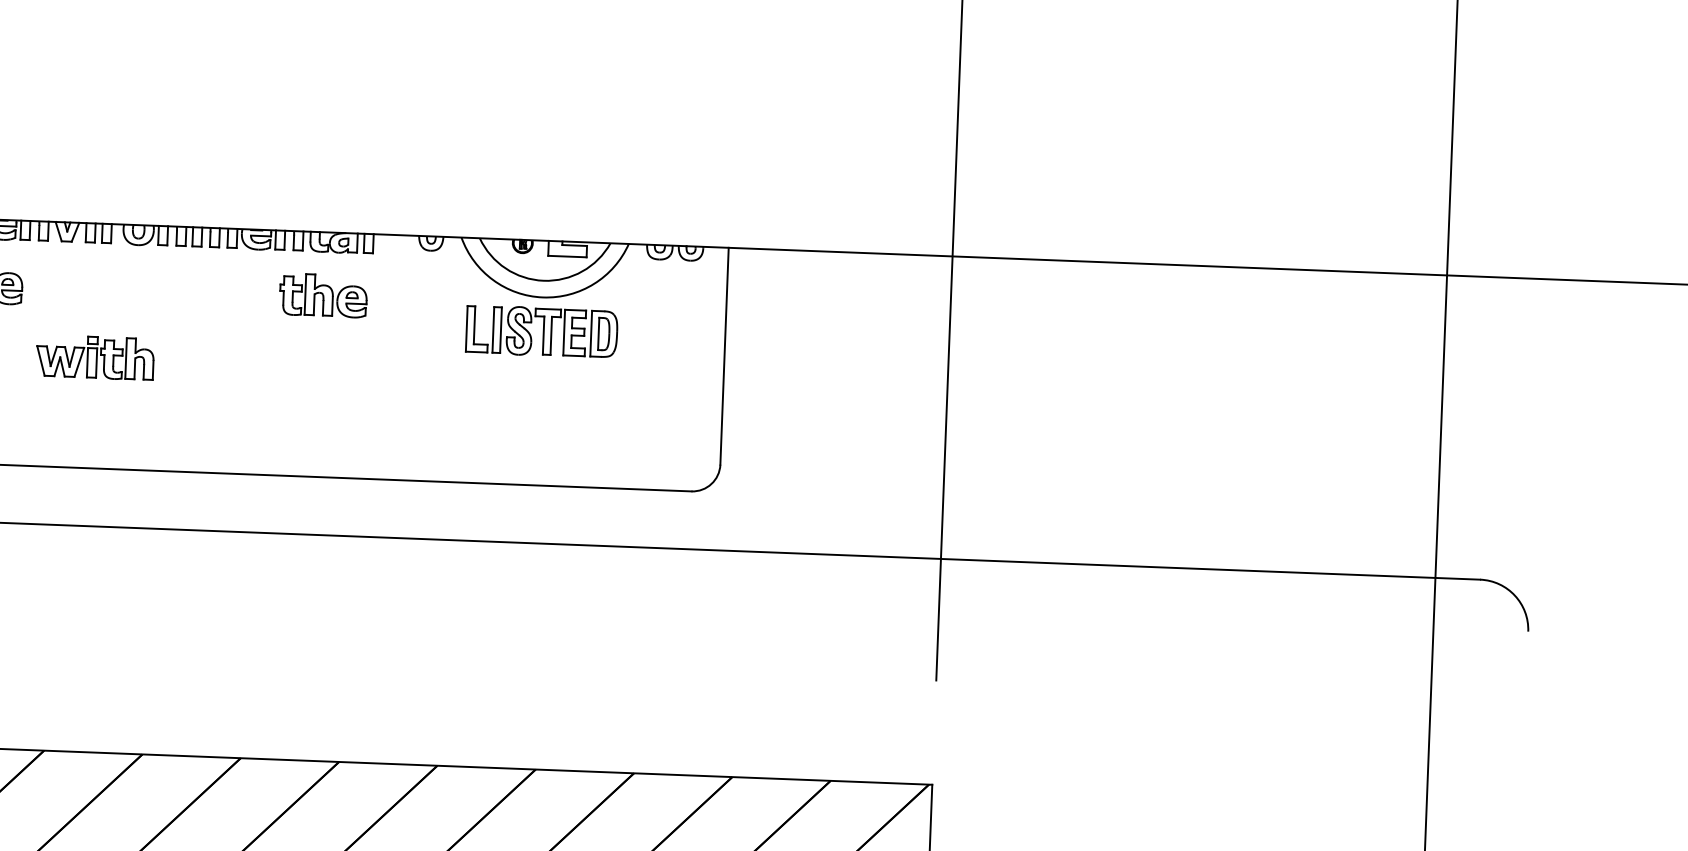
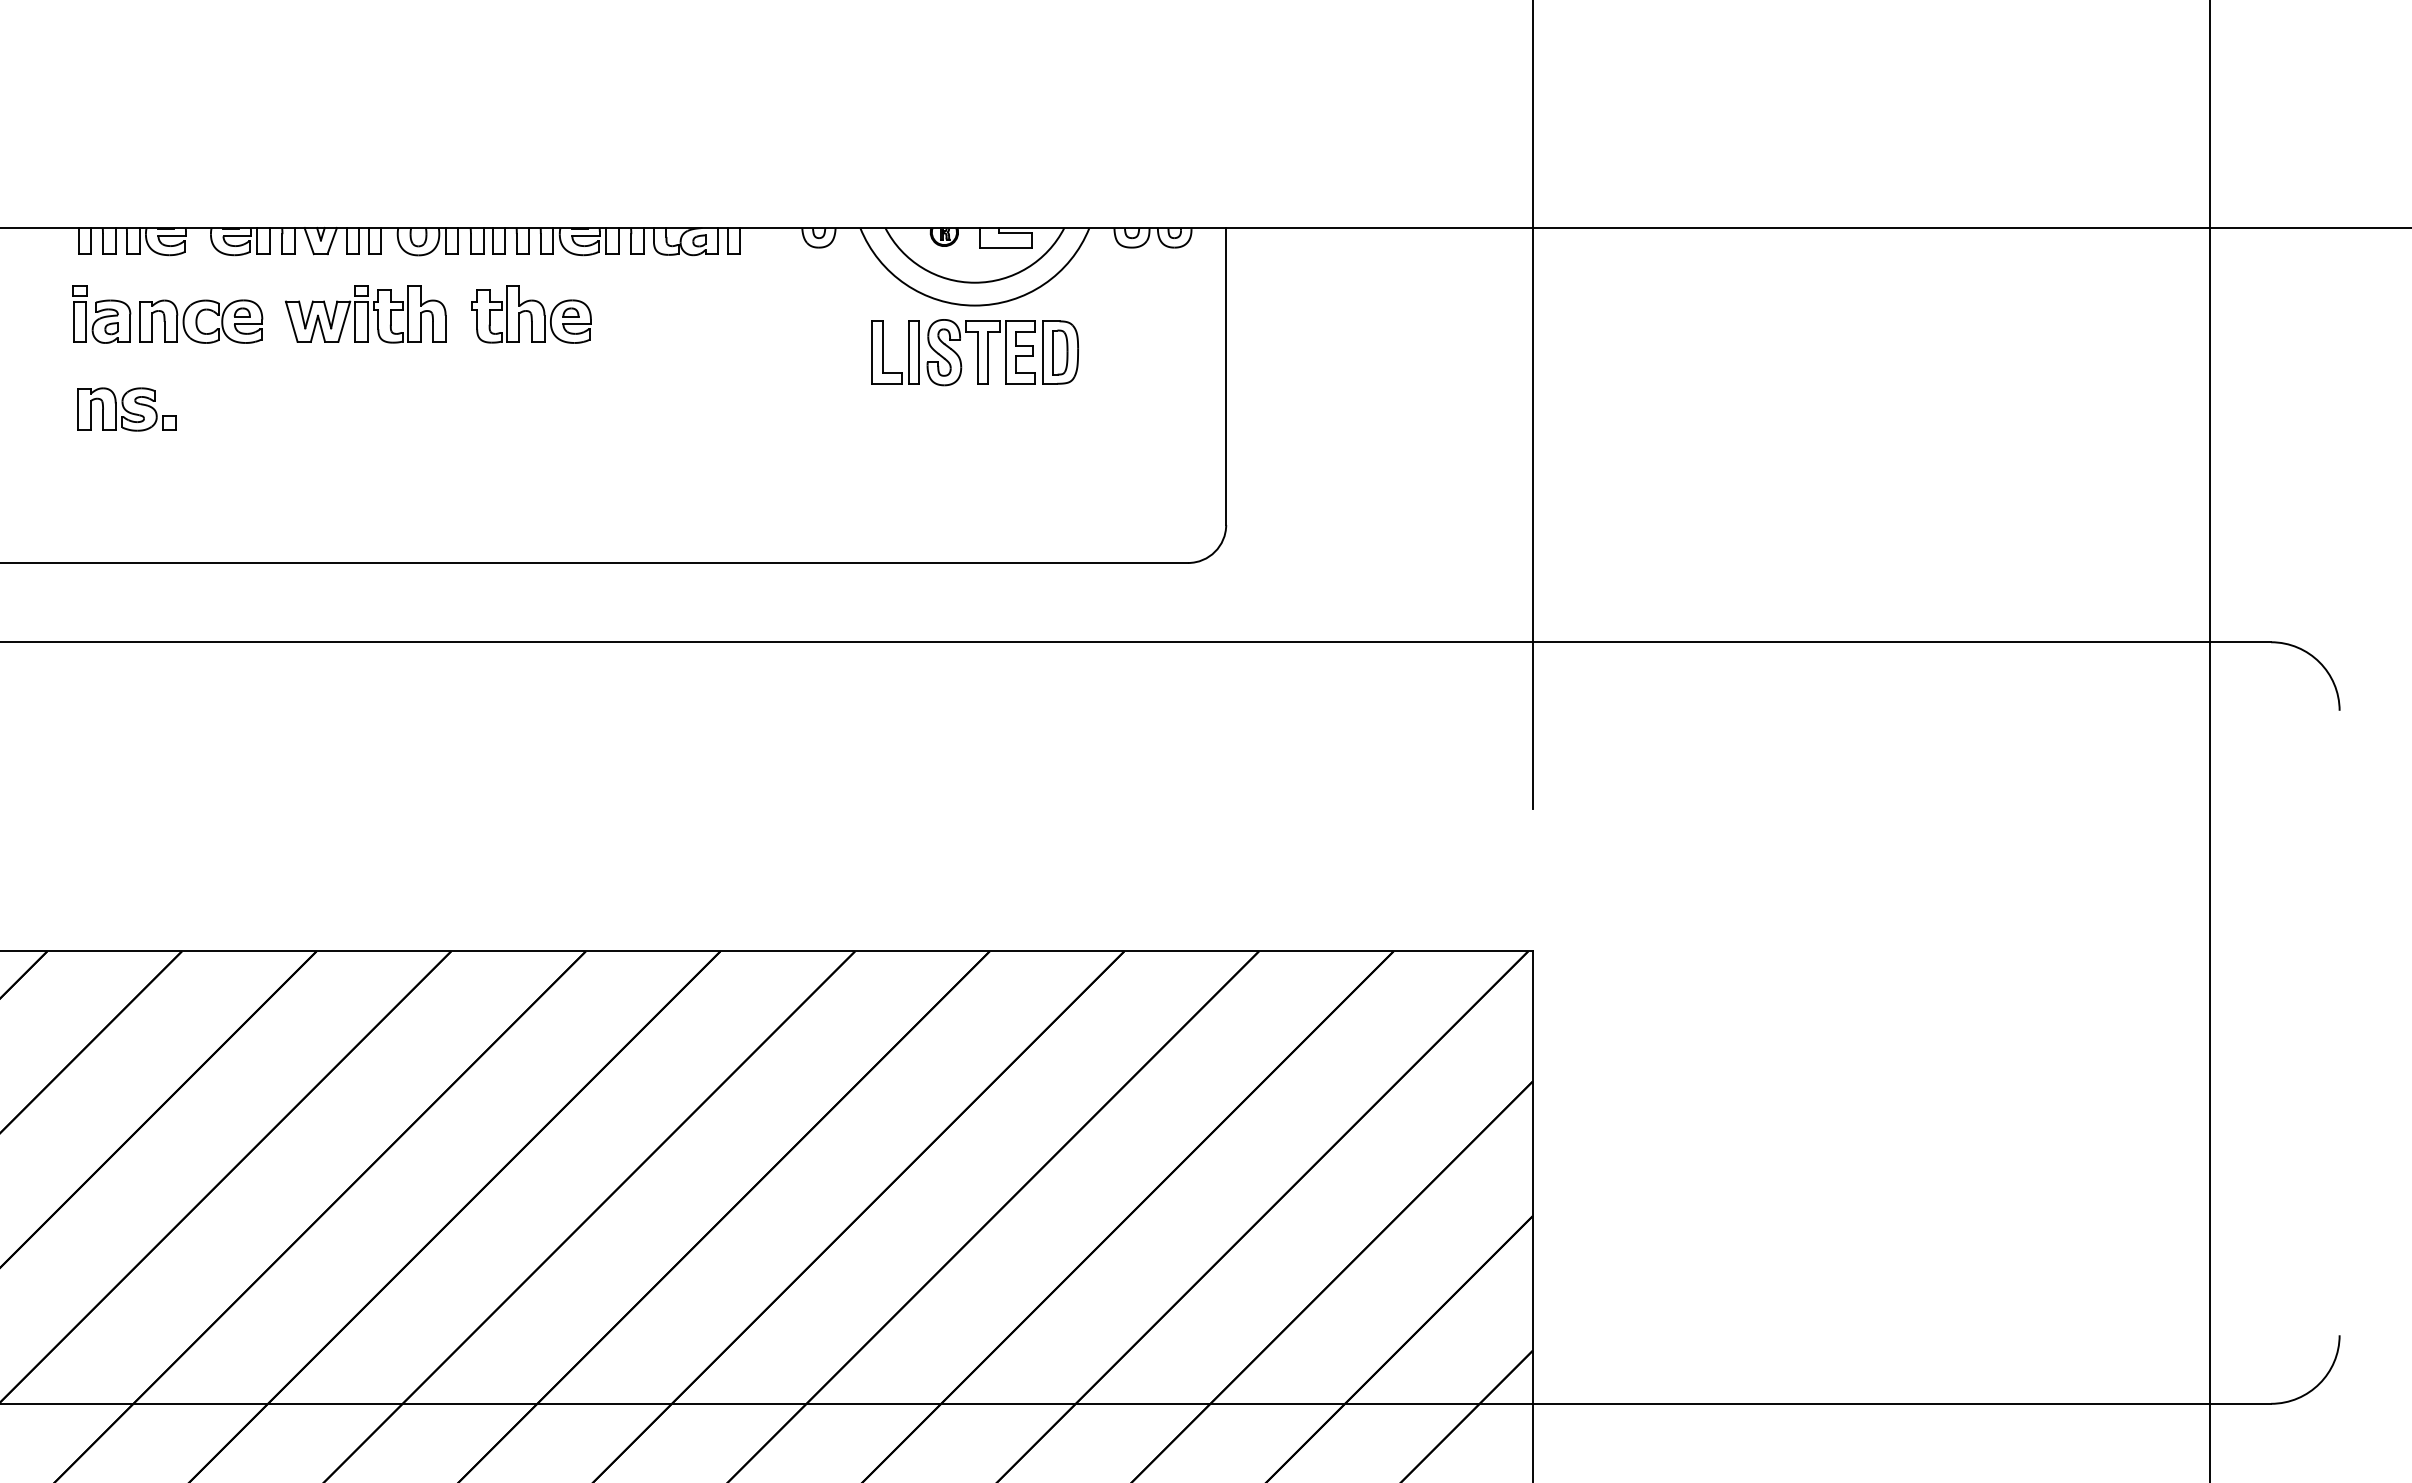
part: (323, 295) -> (531, 314), moved
part: (95, 357) -> (365, 314), moved

